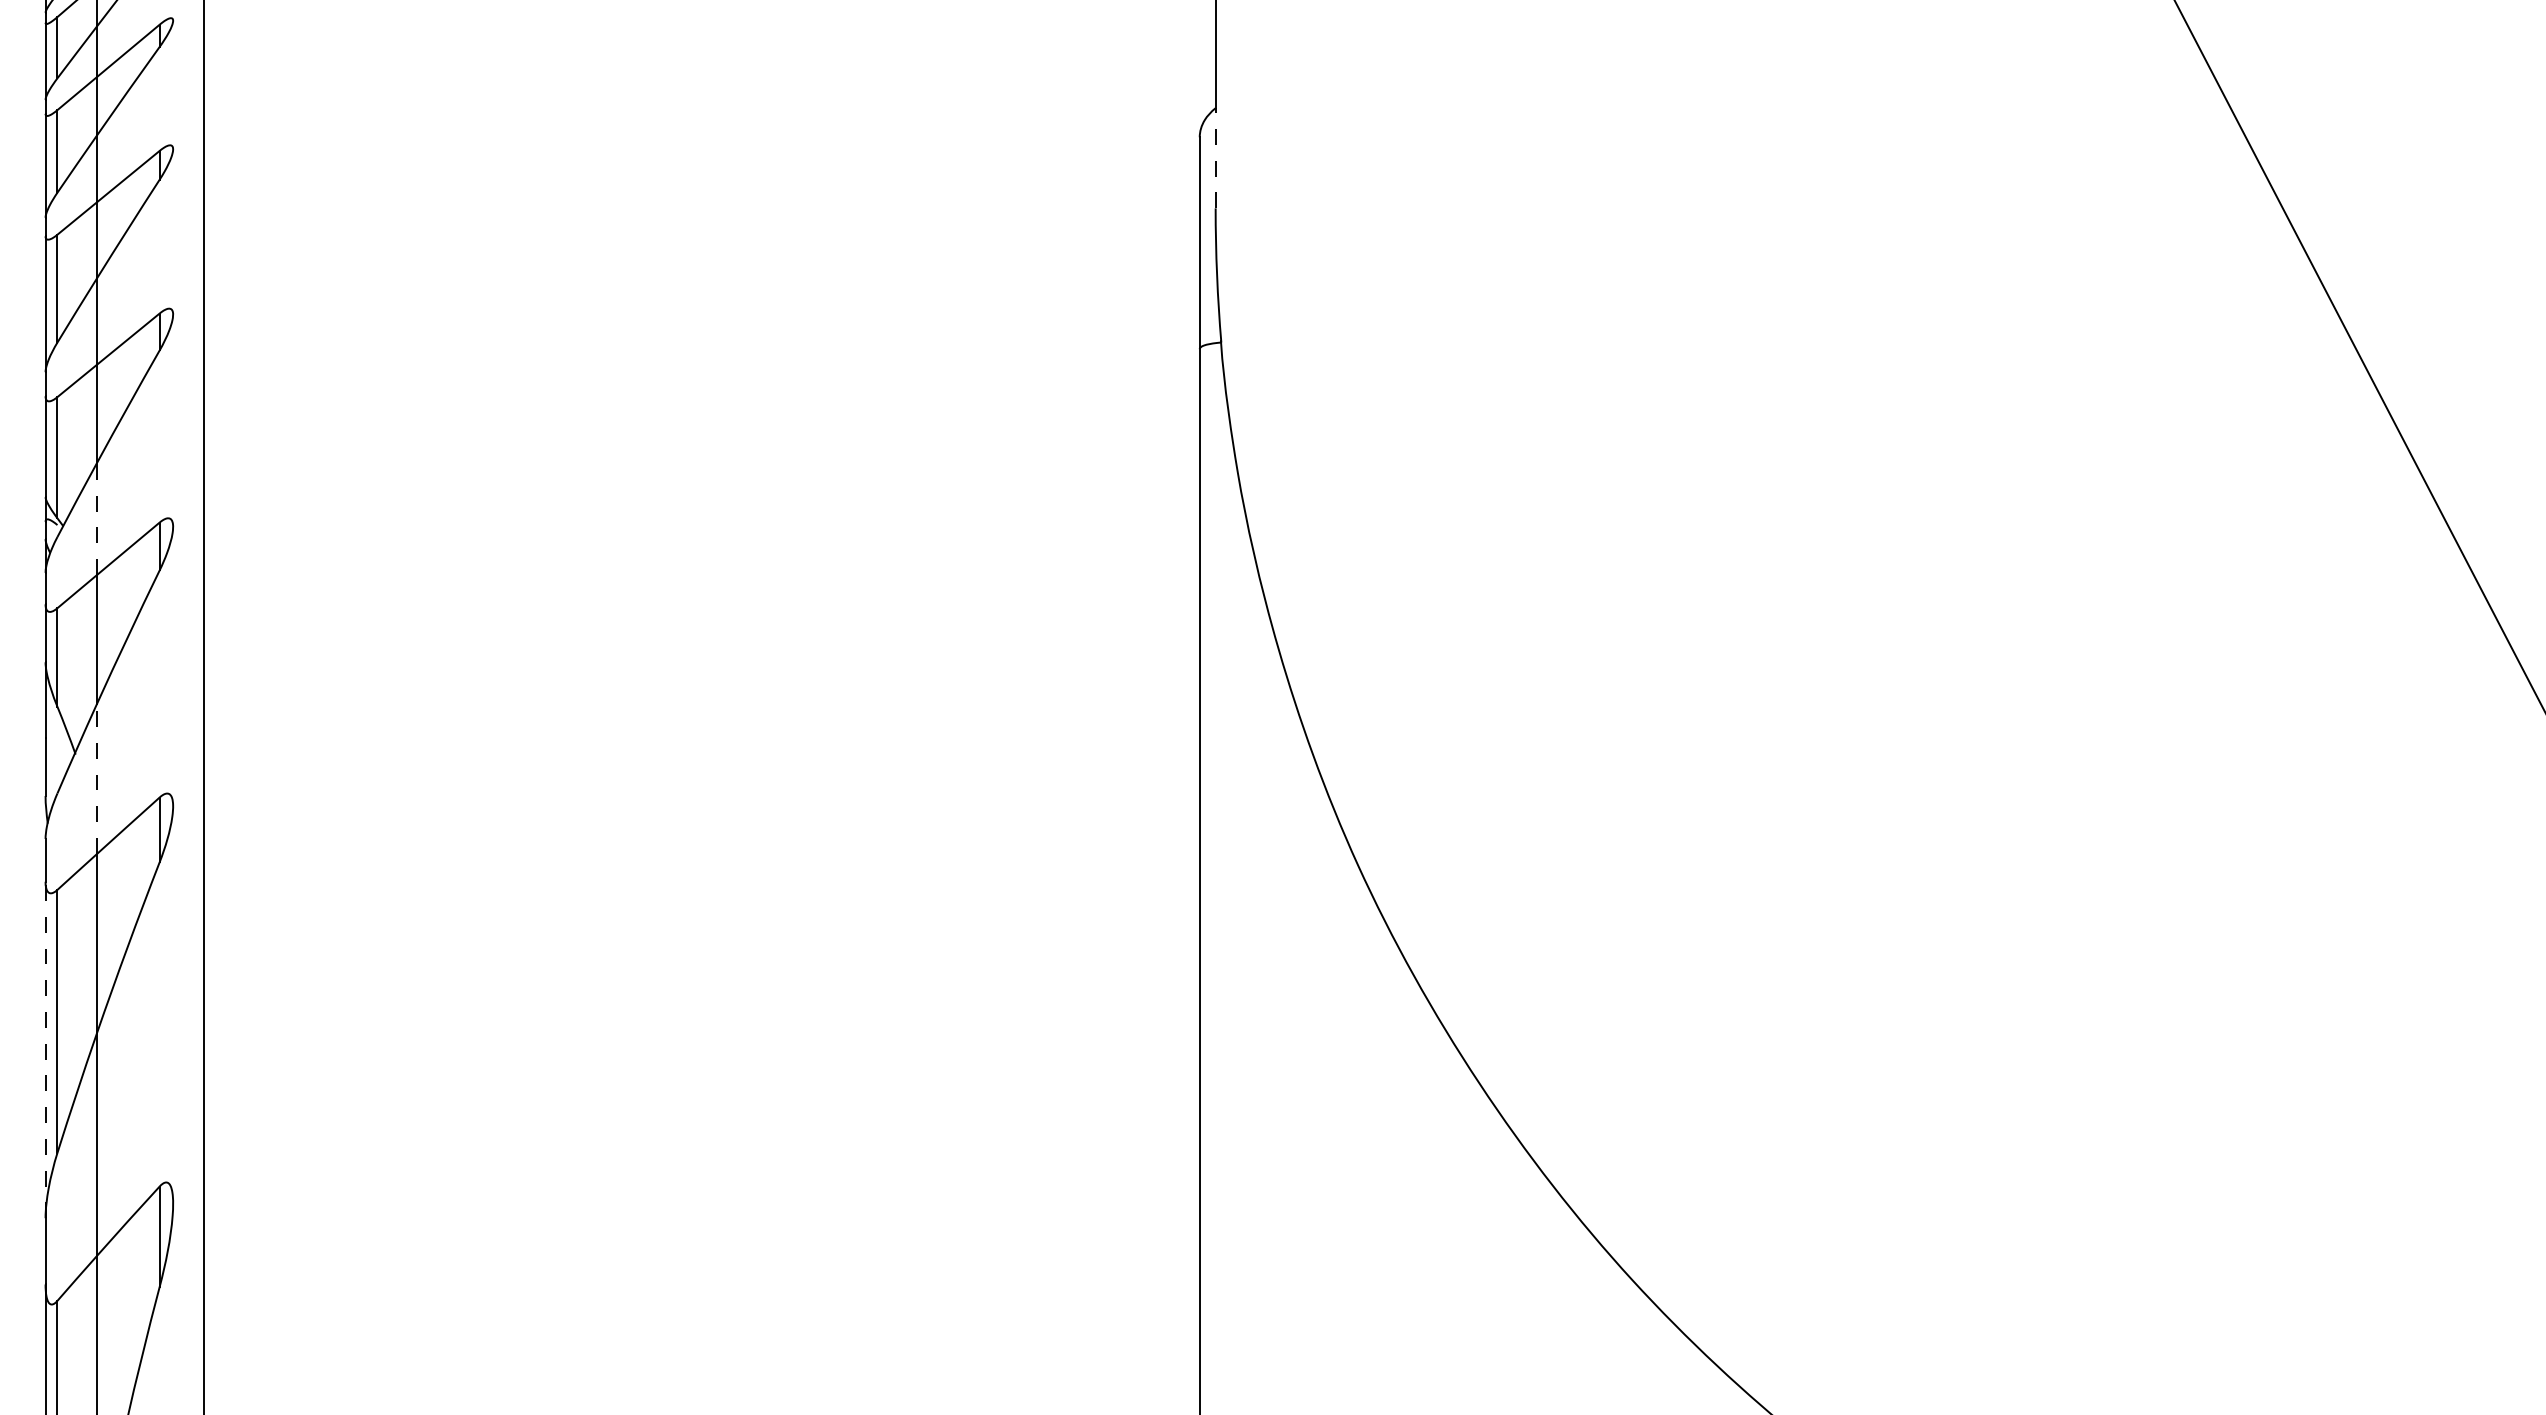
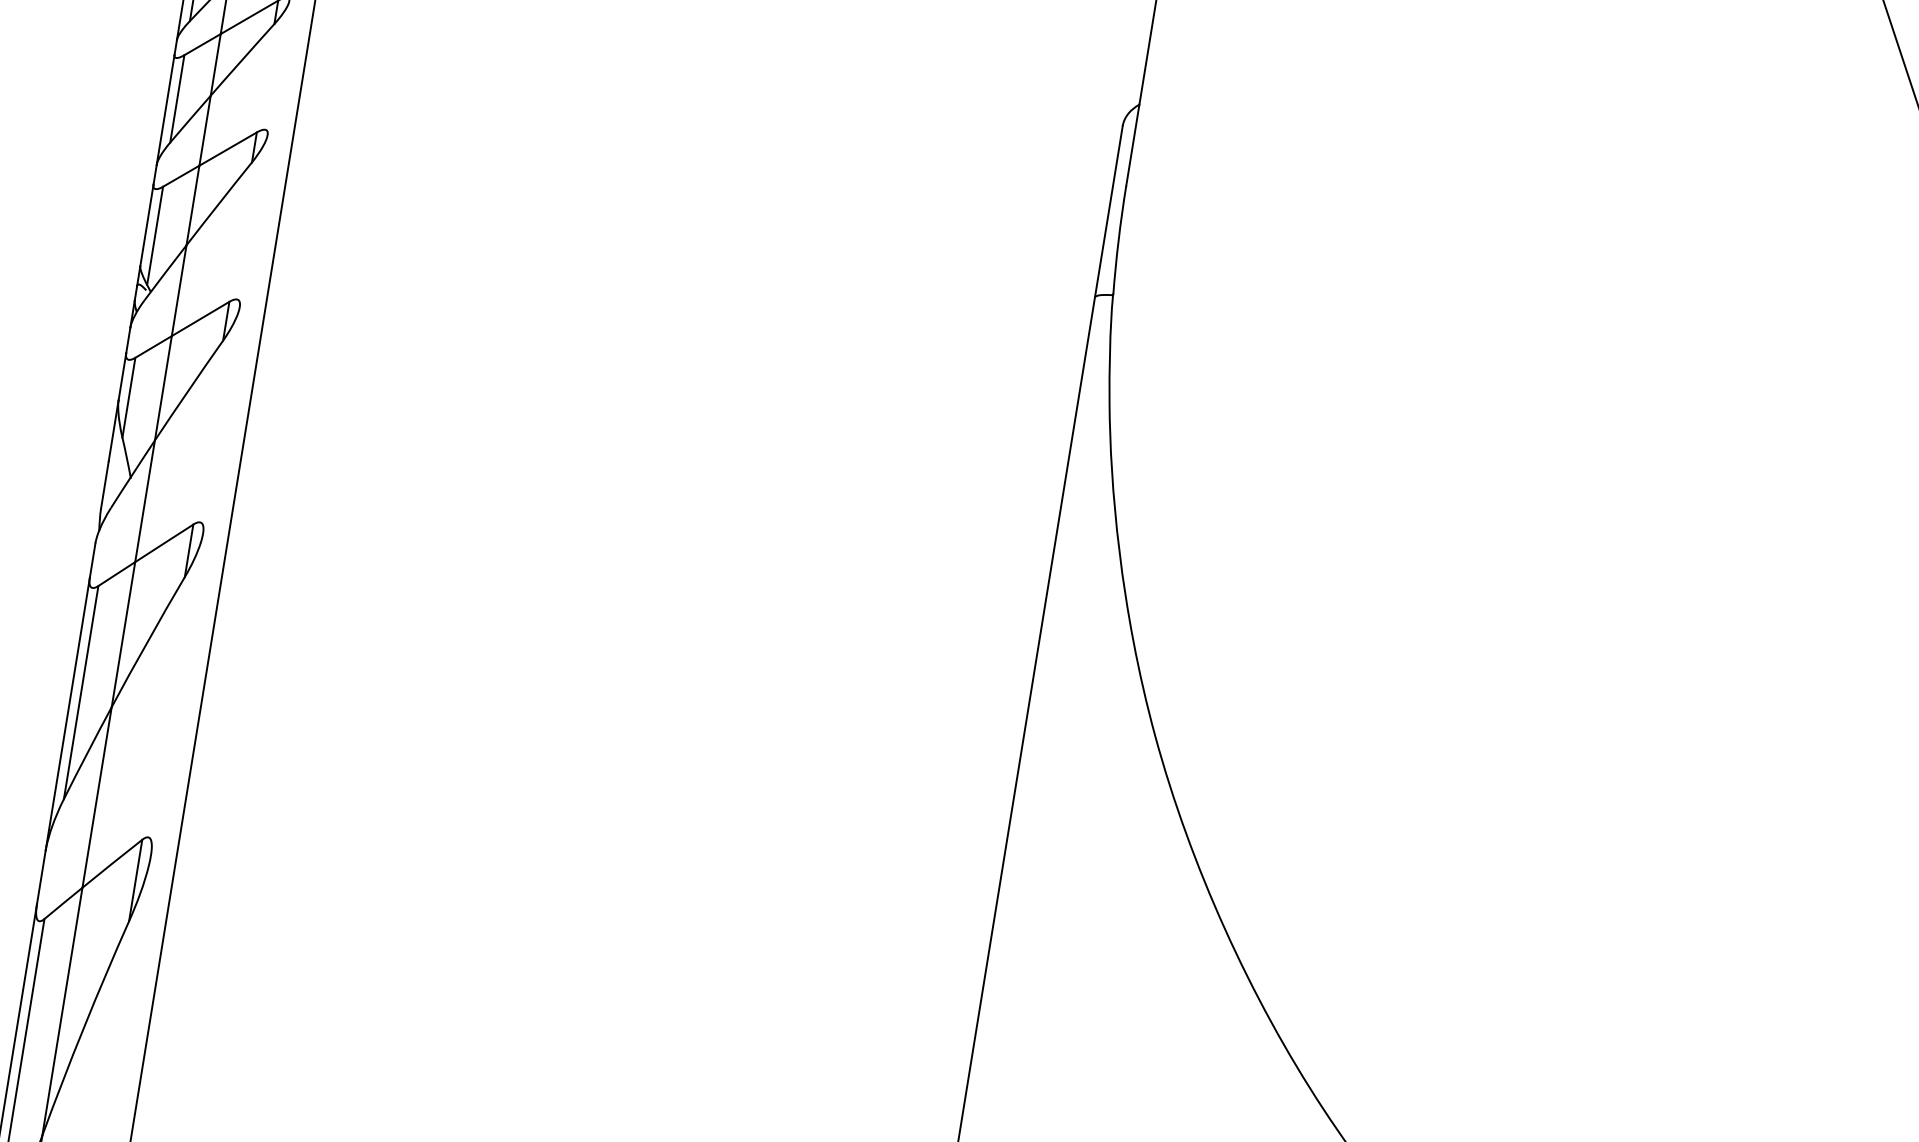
line: (1215, 157) -> (1132, 144), dashed -> solid
line: (97, 518) -> (179, 290), dashed -> solid
line: (97, 778) -> (145, 501), dashed -> solid
line: (45, 1049) -> (67, 713), dashed -> solid

